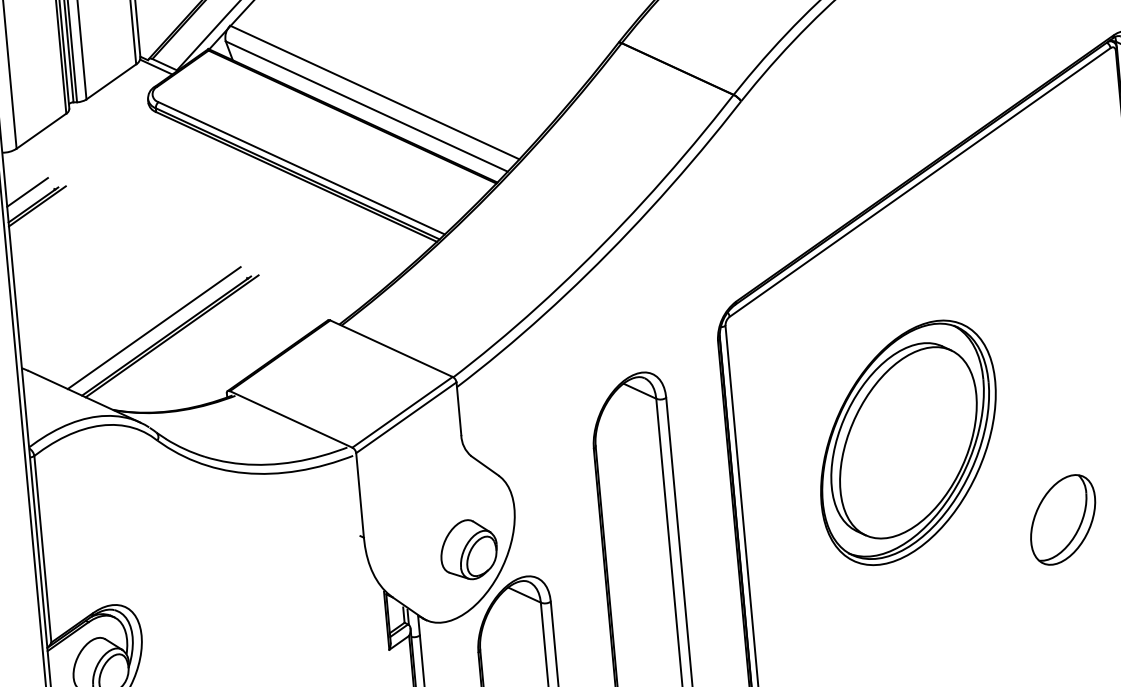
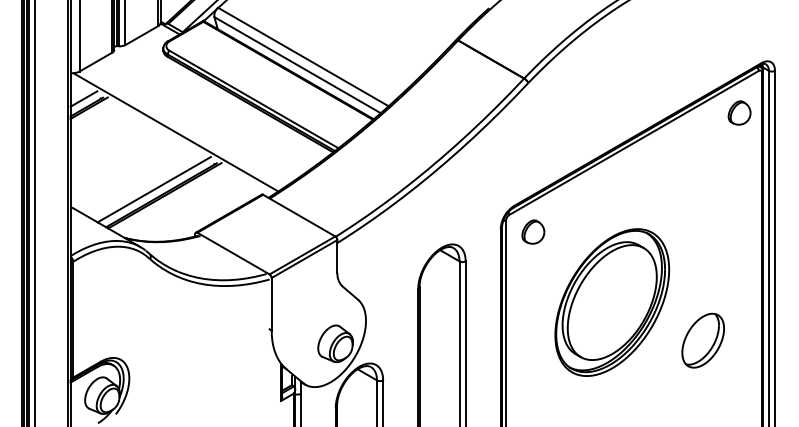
part: (1085, 117) -> (739, 112), added
line: (179, 232) -> (175, 132), added
part: (771, 339) -> (533, 231), added
part: (1061, 519) -> (702, 340), moved

